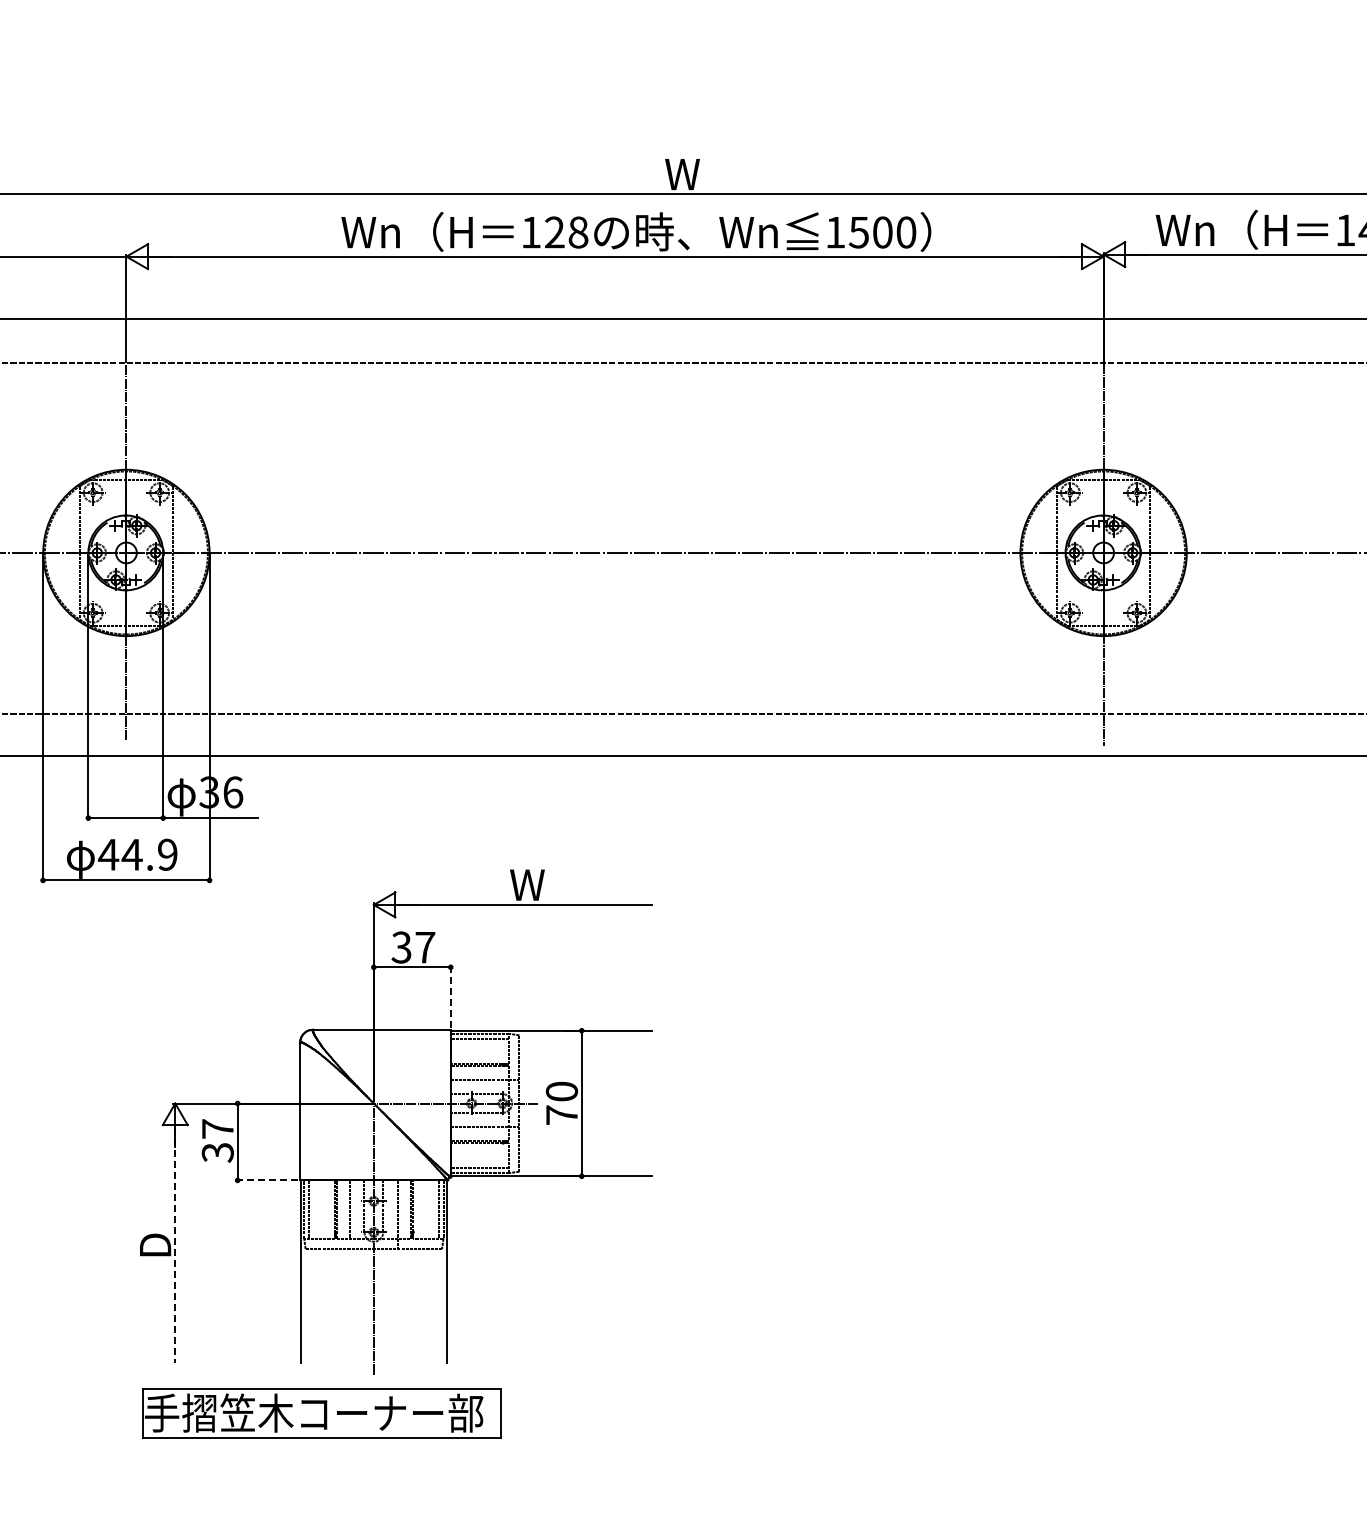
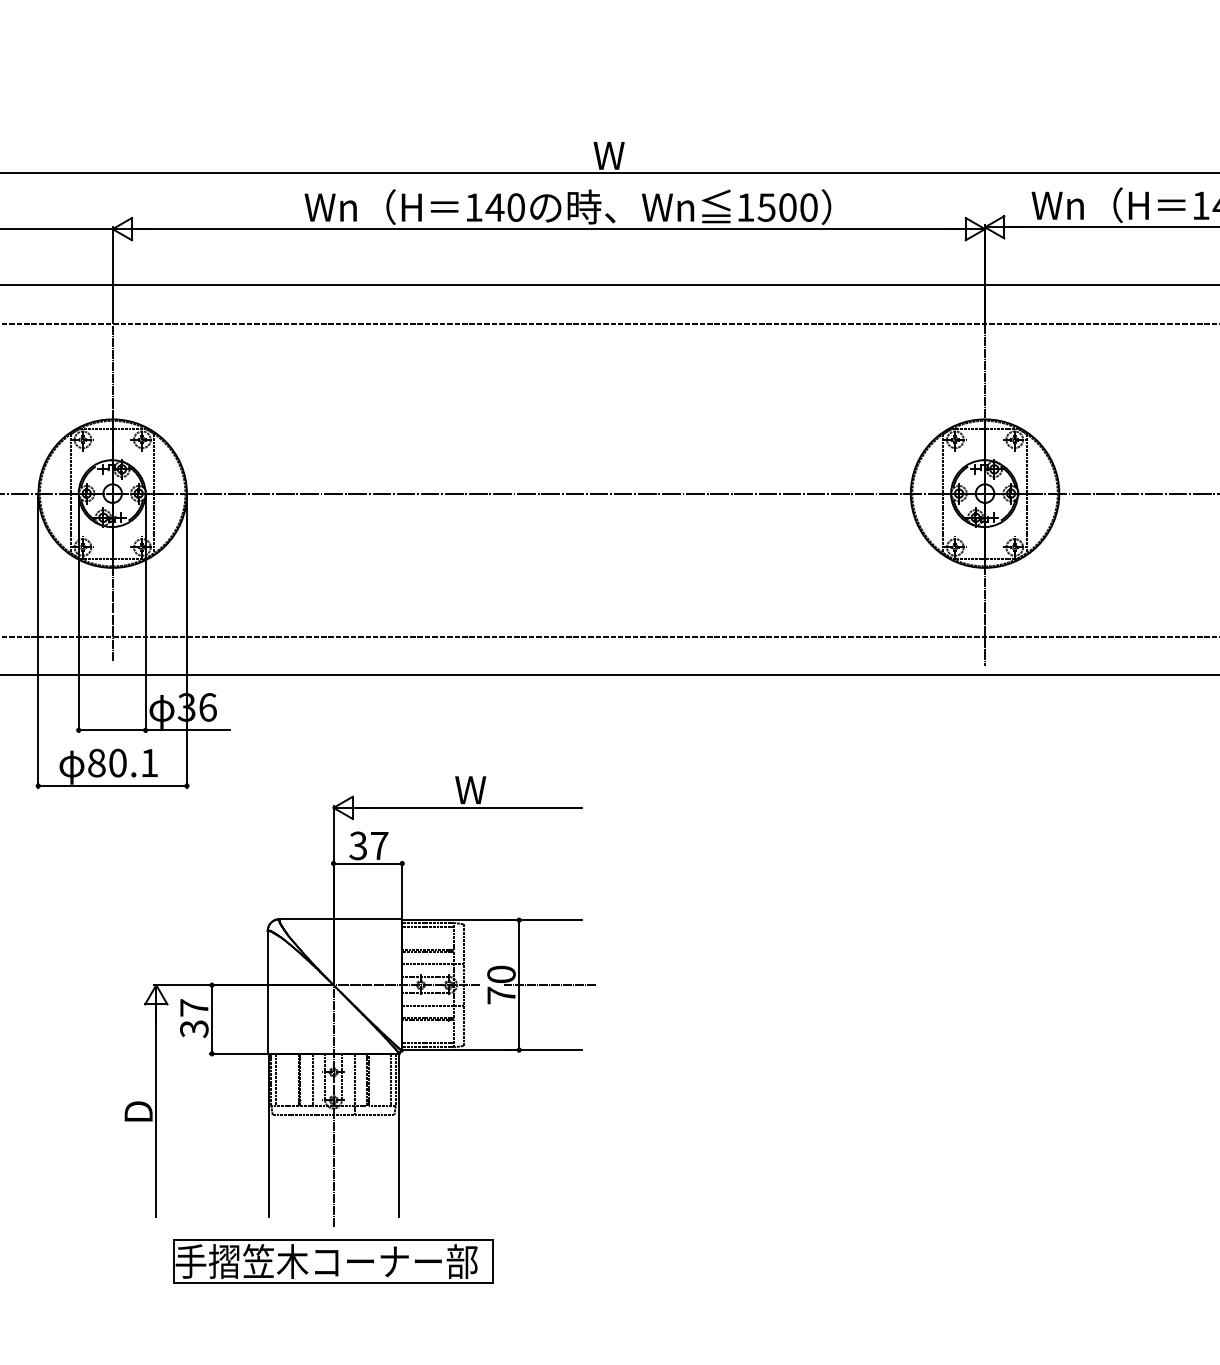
text: (566, 232) -> (505, 207), 128 -> 140
text: (137, 854) -> (122, 762), 44.9 -> 80.1
line: (450, 995) -> (402, 888), dashed -> solid
line: (616, 1103) -> (550, 985), added
line: (266, 1180) -> (237, 1053), dashed -> solid
line: (175, 1246) -> (156, 1112), dashed -> solid
part: (321, 1413) -> (333, 1261), moved

